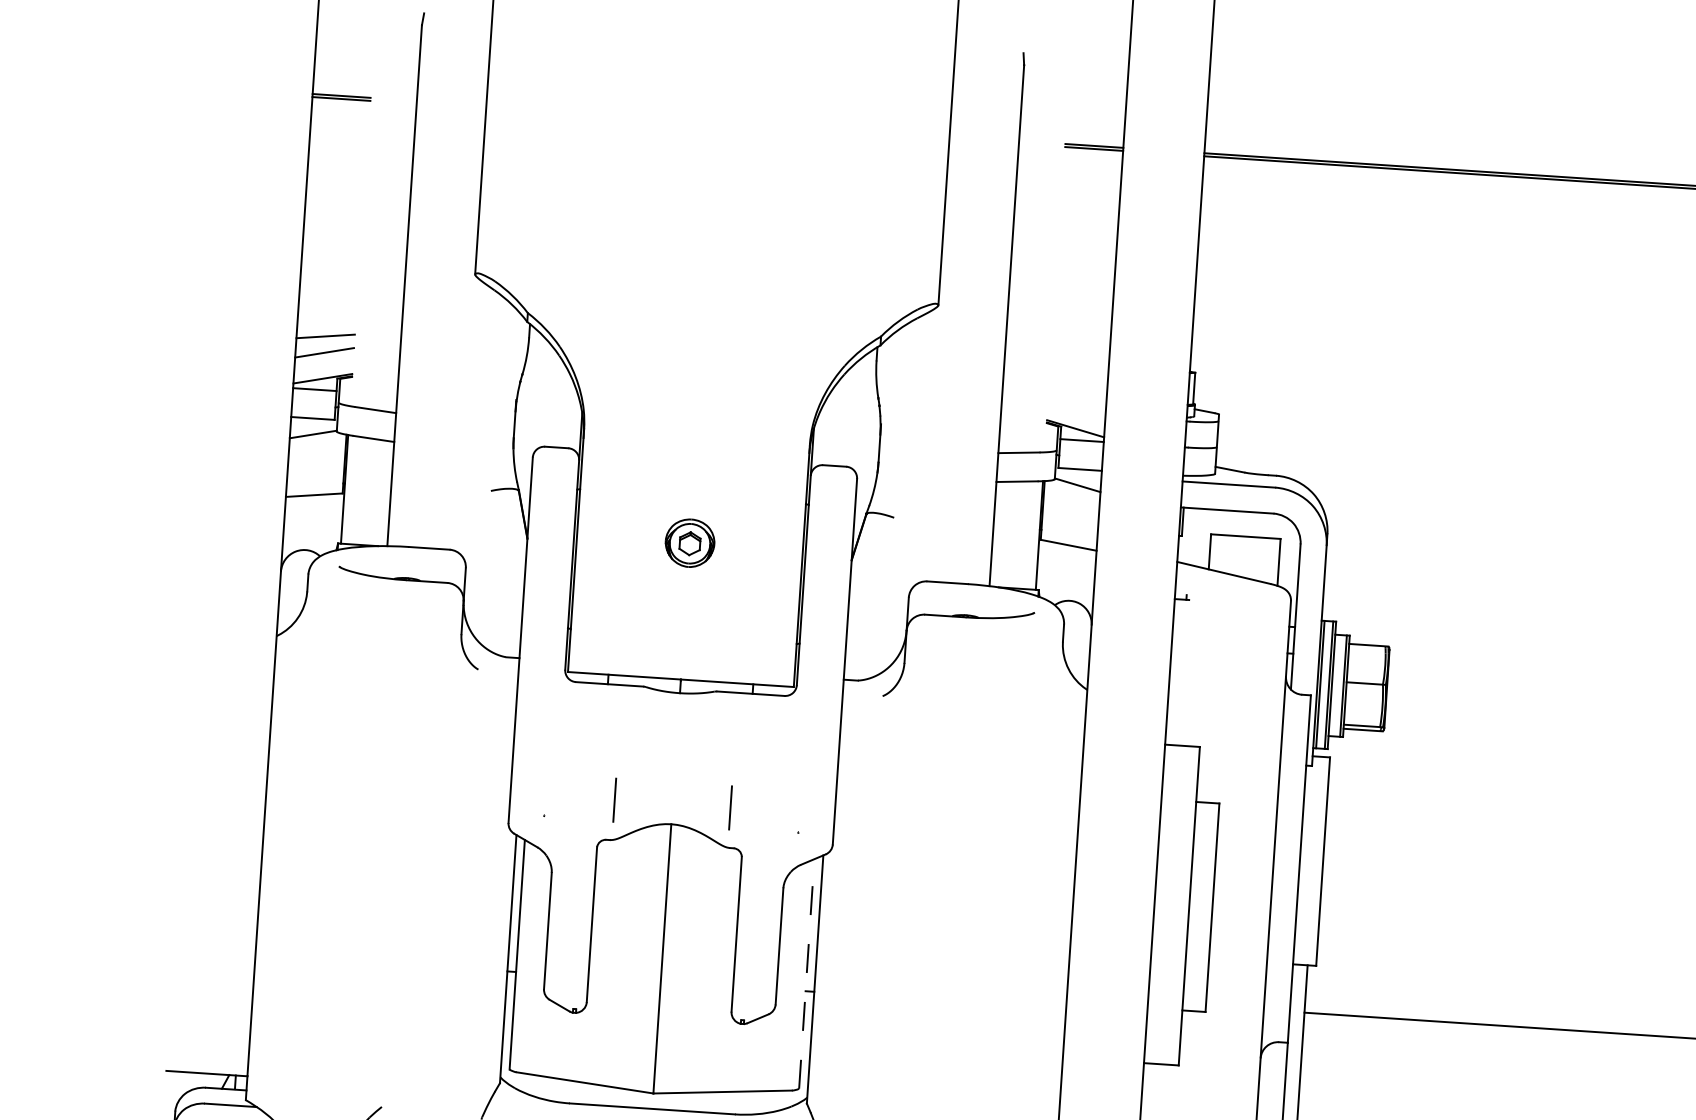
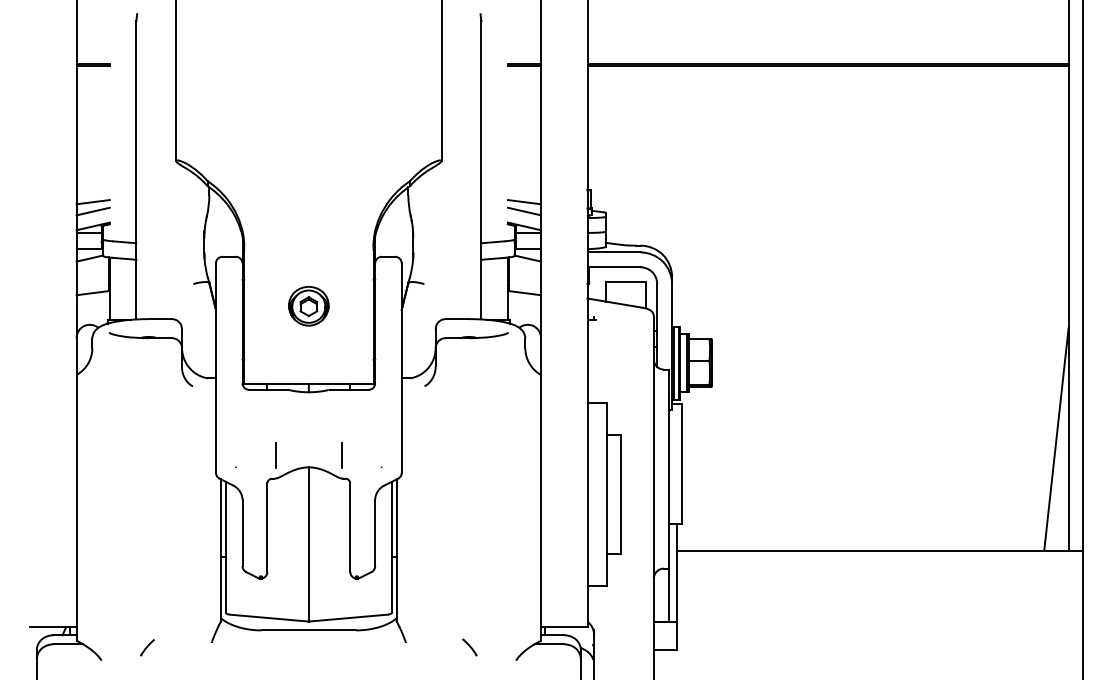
line: (1078, 386) -> (524, 202), added
line: (1077, 402) -> (524, 211), added
part: (689, 543) -> (308, 306), size x1.43
line: (806, 973) -> (391, 547), dashed -> solid

